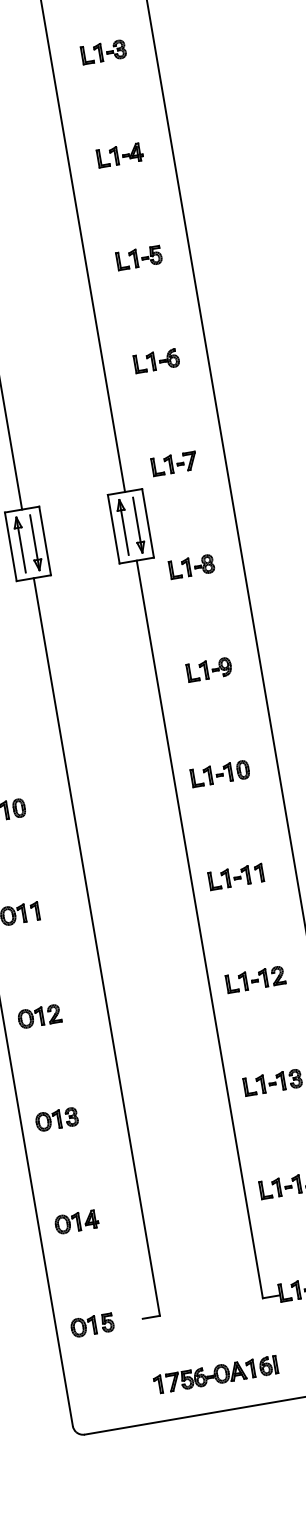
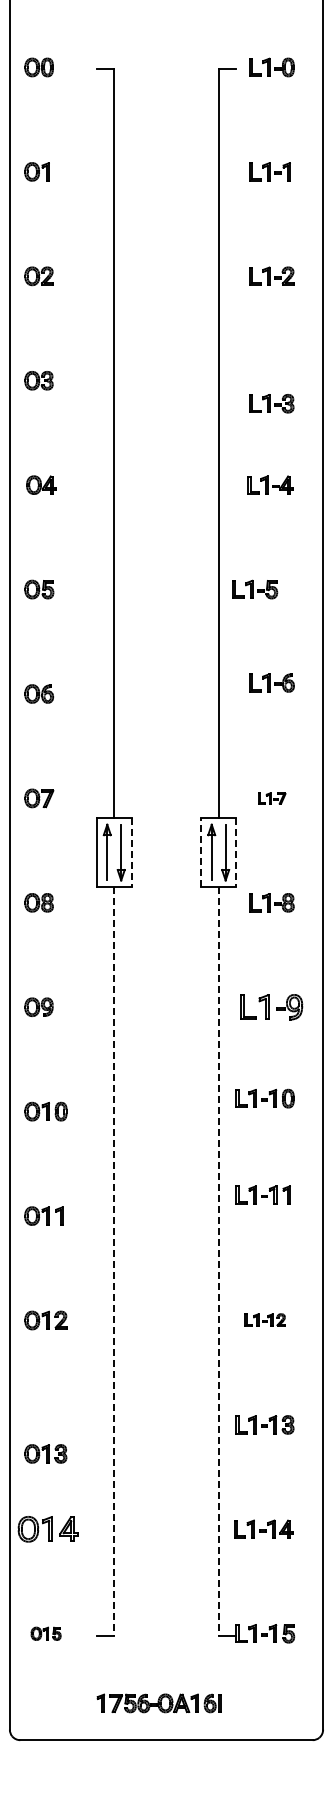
part: (103, 52) -> (271, 403), moved
part: (139, 257) -> (255, 589), moved
part: (156, 360) -> (271, 682), moved
part: (174, 463) -> (272, 798), size x0.6
line: (148, 523) -> (236, 852), solid -> dashed
line: (113, 529) -> (201, 852), solid -> dashed
line: (44, 540) -> (131, 852), solid -> dashed
part: (208, 669) -> (271, 1006), size x1.4
part: (219, 773) -> (264, 1098), moved
part: (235, 876) -> (262, 1194), moved
line: (199, 930) -> (218, 1262), solid -> dashed
line: (97, 947) -> (114, 1262), solid -> dashed
part: (254, 978) -> (264, 1319), size x0.7
part: (56, 1119) -> (45, 1453), moved
part: (76, 1222) -> (47, 1529), size x1.4
part: (91, 1325) -> (45, 1633), size x0.7

